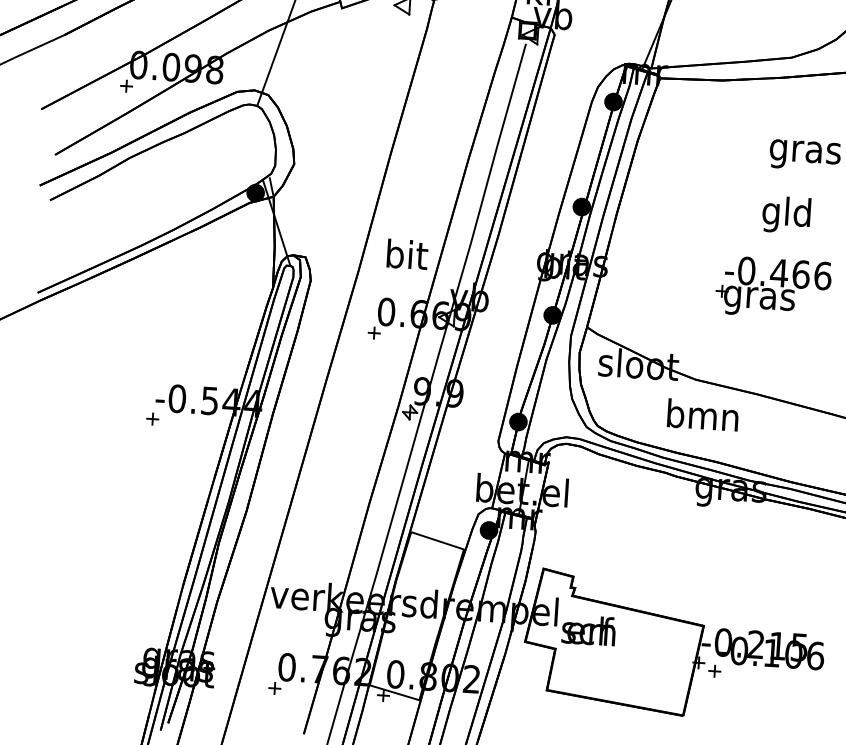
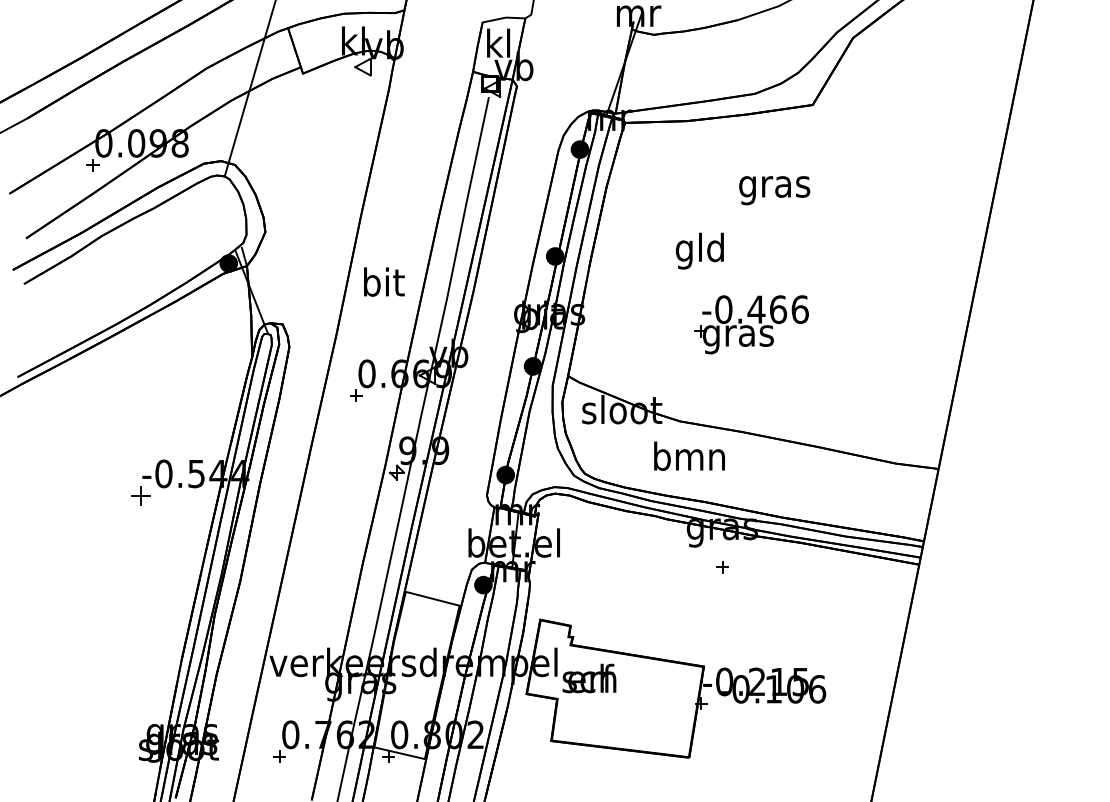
text: (786, 214) -> (699, 250), moved
text: (407, 253) -> (384, 281), moved
part: (152, 418) -> (140, 495), size x1.6
part: (714, 671) -> (722, 567), moved

